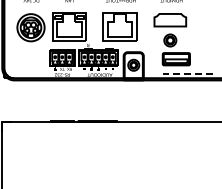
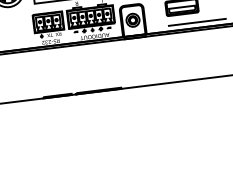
line: (187, 73) -> (197, 22), dashed -> solid

